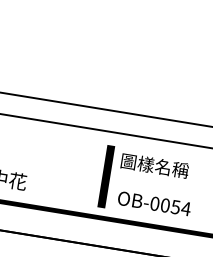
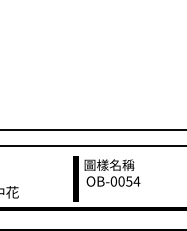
text: (154, 203) -> (113, 181), moved

